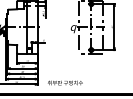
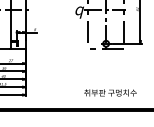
text: (65, 82) -> (110, 92), moved

